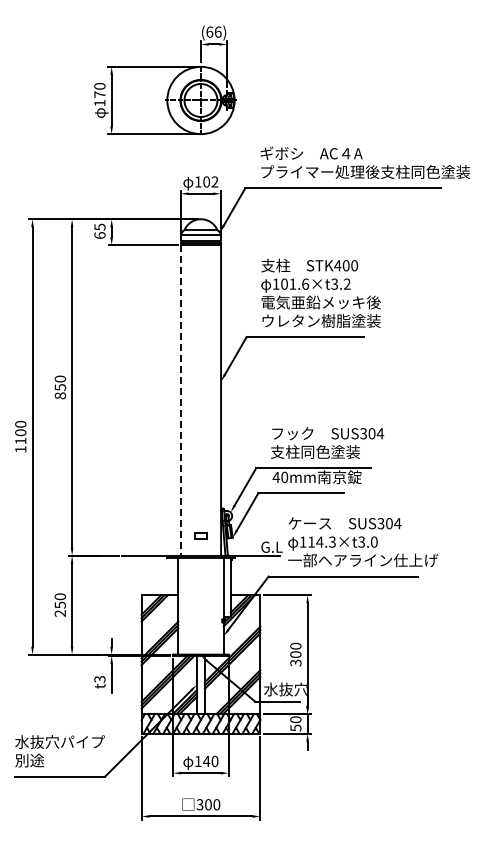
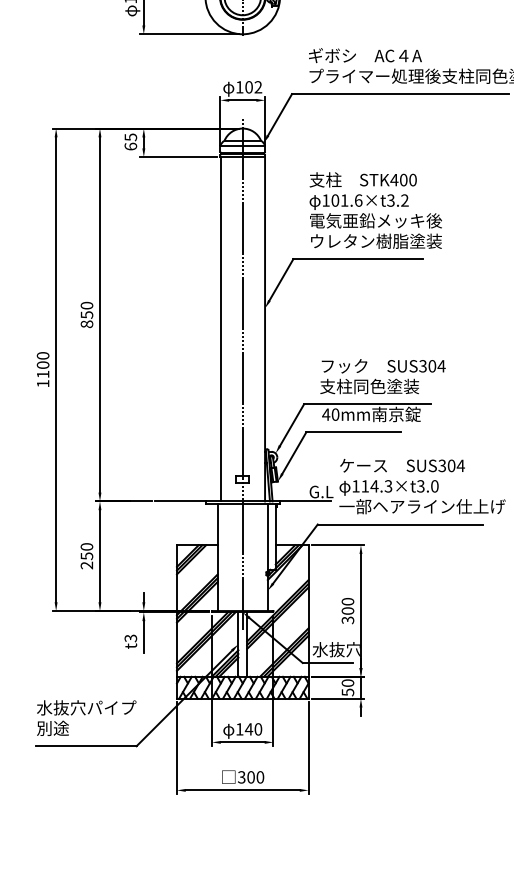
line: (180, 400) -> (220, 329), dashed -> solid
line: (200, 440) -> (242, 373), added

